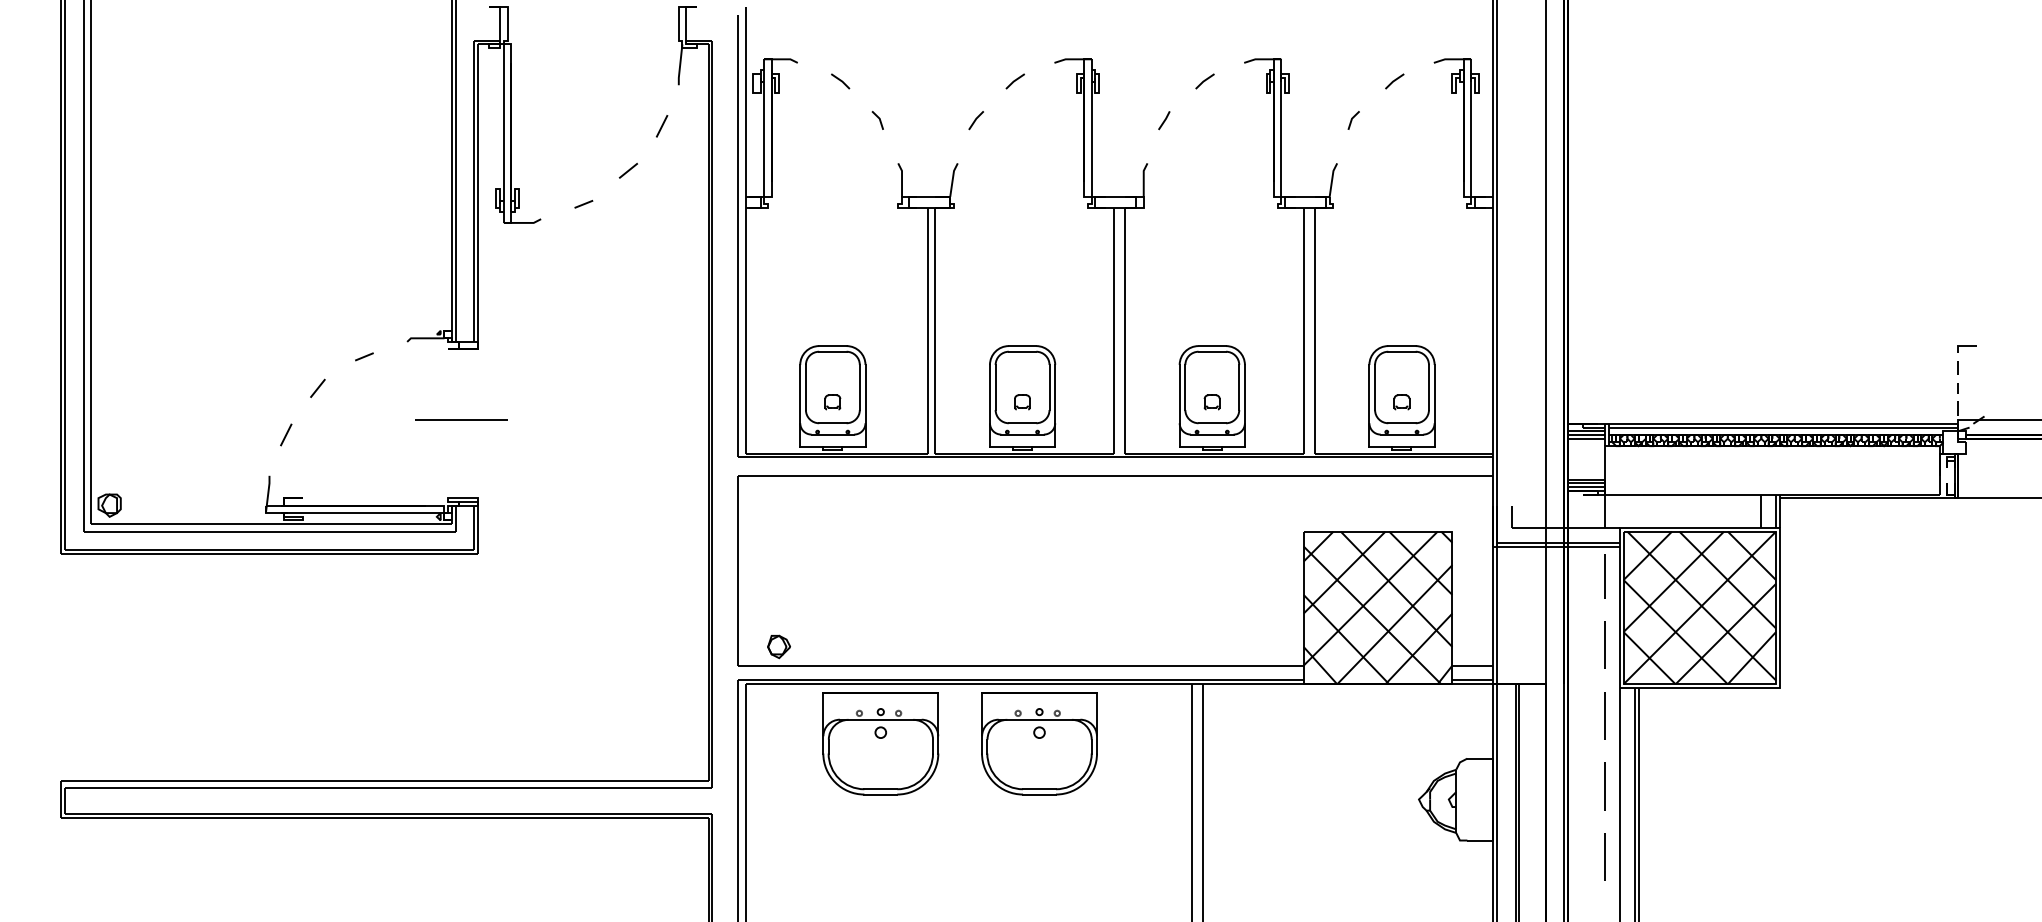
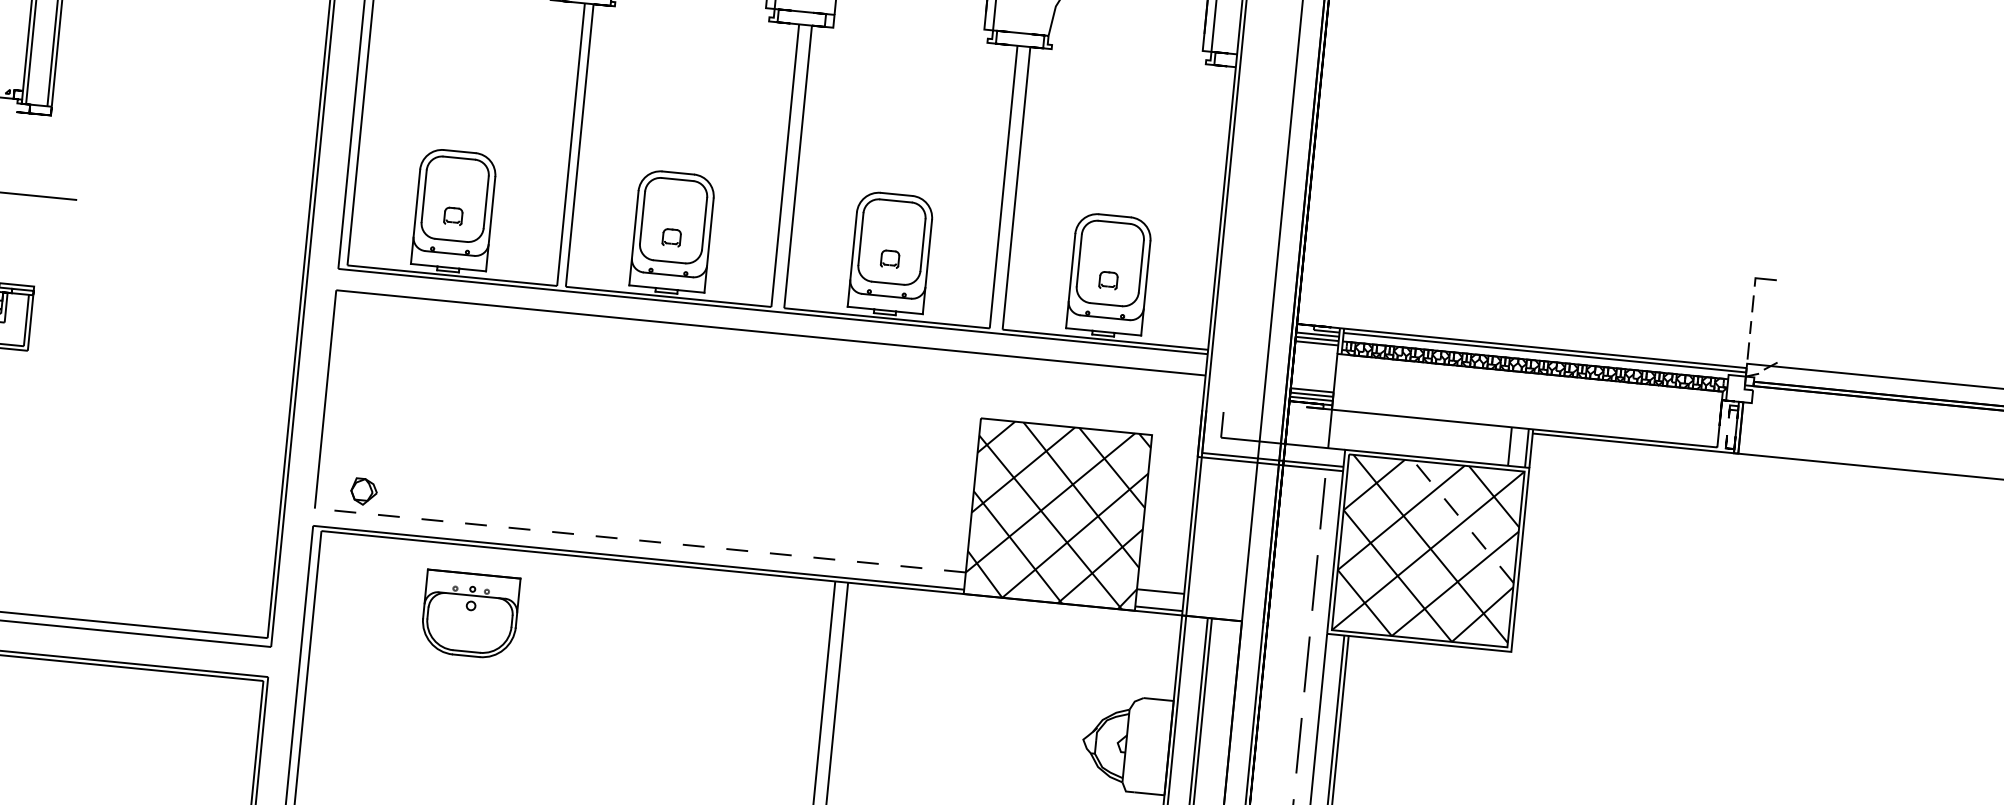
line: (1727, 579) -> (1463, 521), solid -> dashed
line: (1020, 665) -> (639, 540), solid -> dashed
part: (880, 743) -> (469, 614), size x0.7
part: (1039, 743) -> (652, 632), removed

